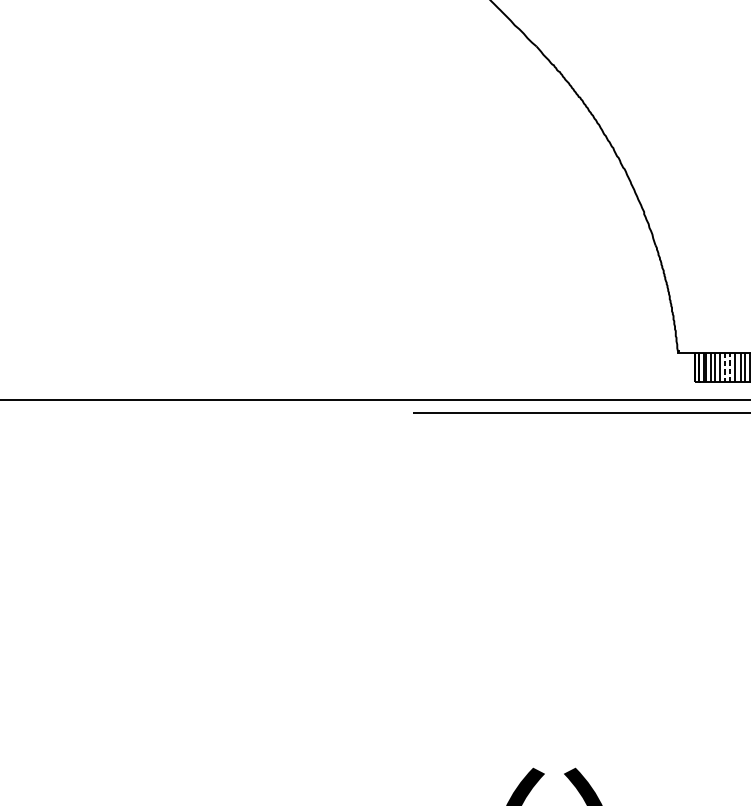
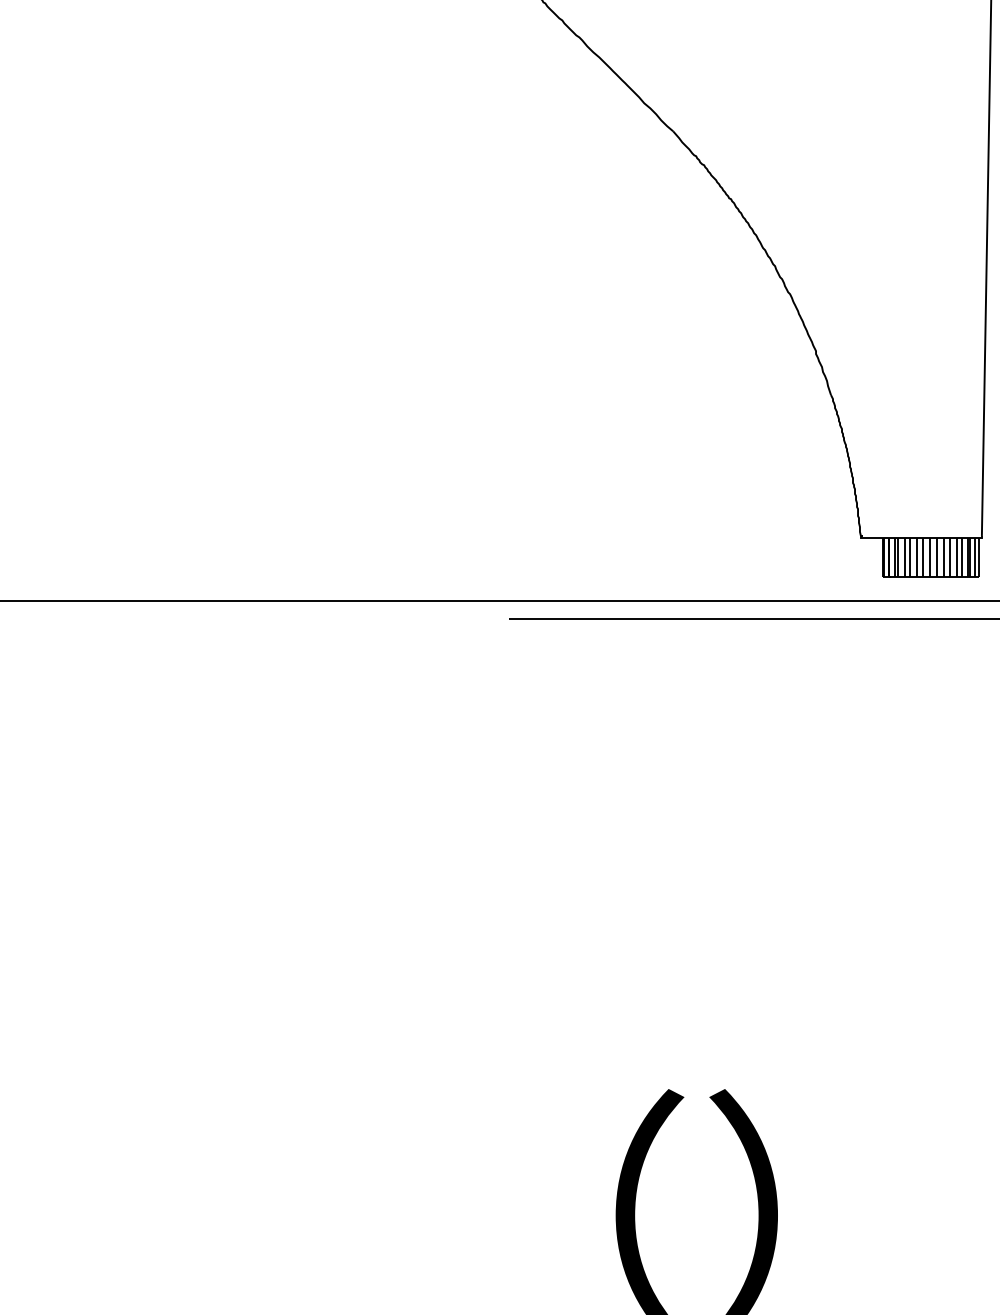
line: (729, 366) -> (929, 556), dashed -> solid
line: (724, 367) -> (922, 557), dashed -> solid

